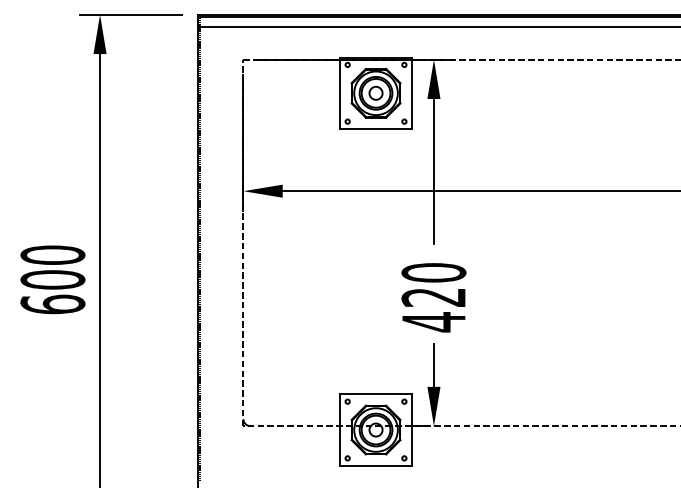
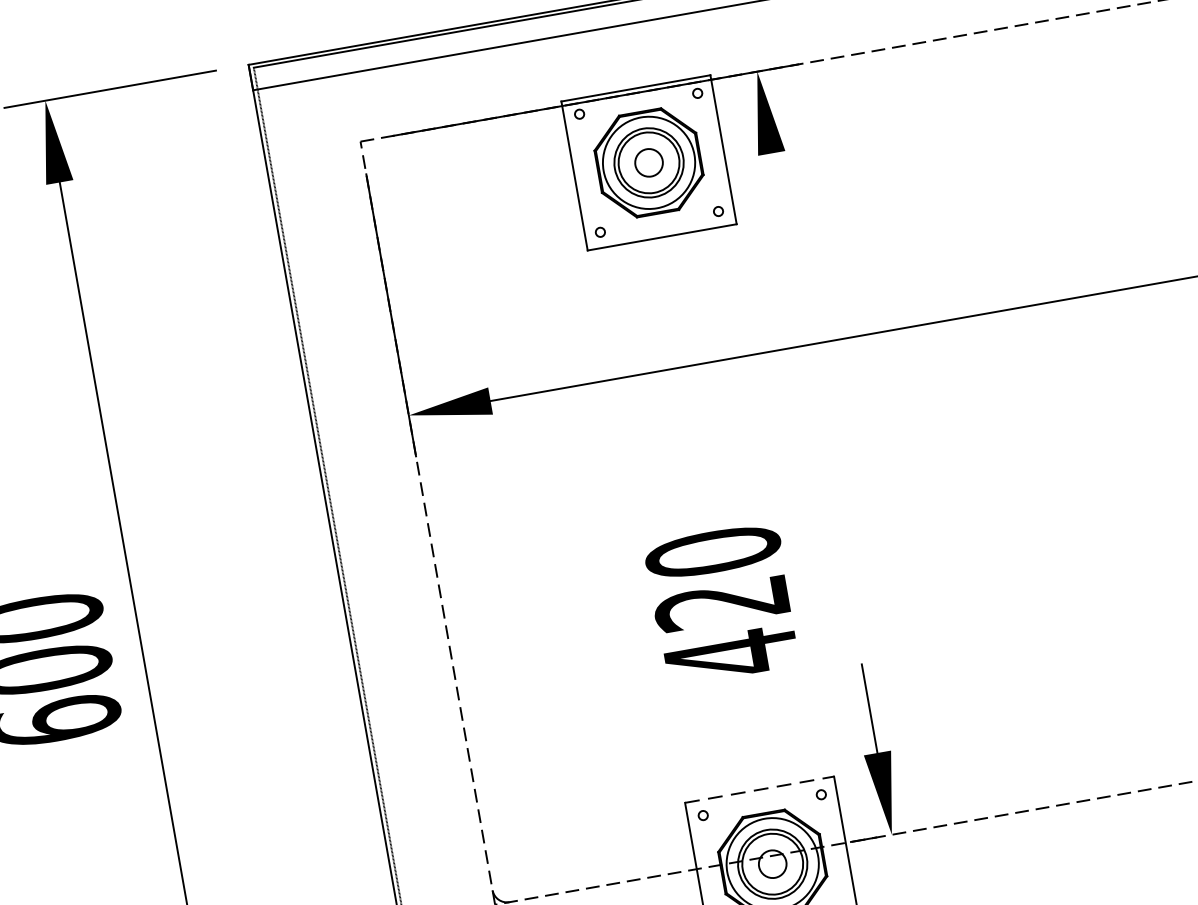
line: (433, 170) -> (797, 302), removed
text: (433, 297) -> (721, 603), moved
line: (376, 394) -> (760, 790), solid -> dashed

